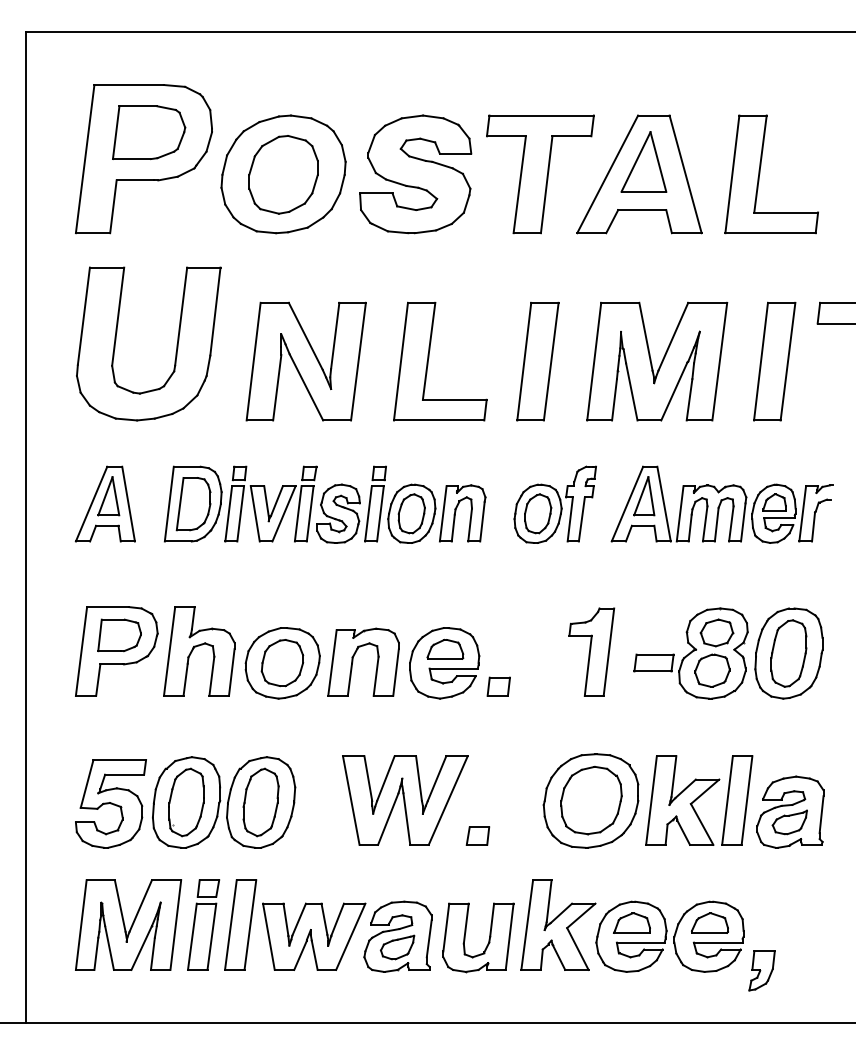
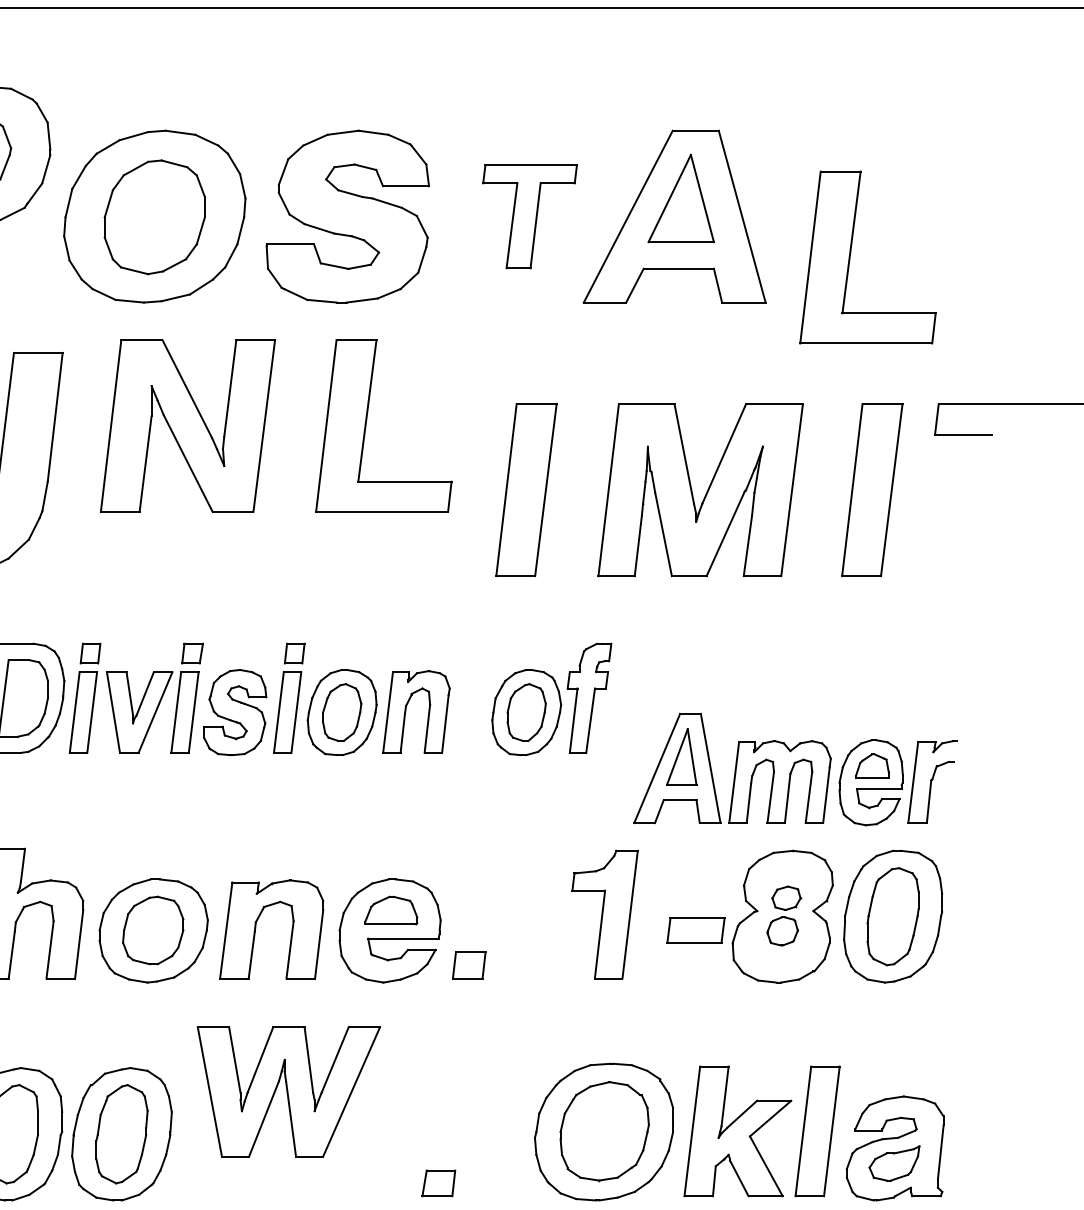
part: (540, 174) -> (530, 216), size x0.6
part: (760, 174) -> (851, 257), moved
part: (429, 358) -> (368, 421), moved
part: (305, 361) -> (186, 425), moved
part: (721, 504) -> (794, 769), moved
part: (714, 652) -> (784, 915), size x0.6
part: (405, 800) -> (289, 1091), moved

